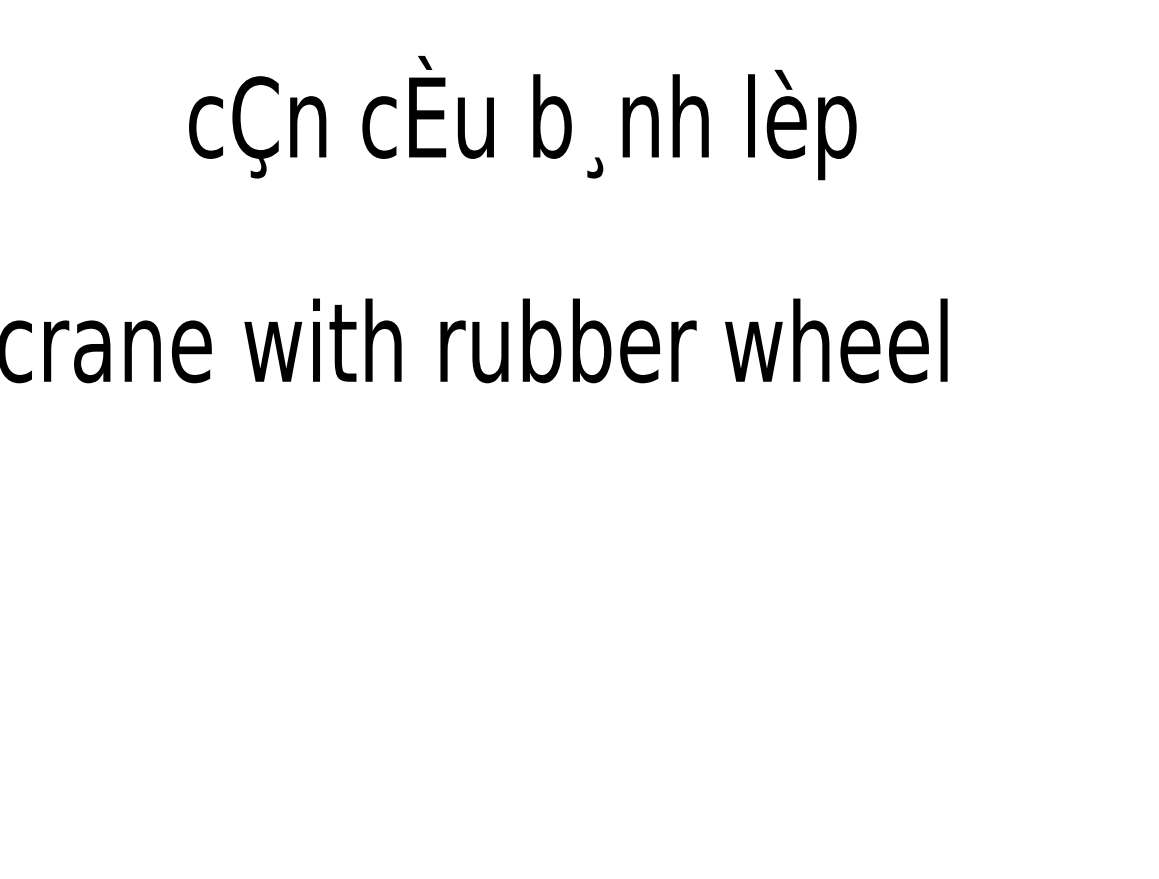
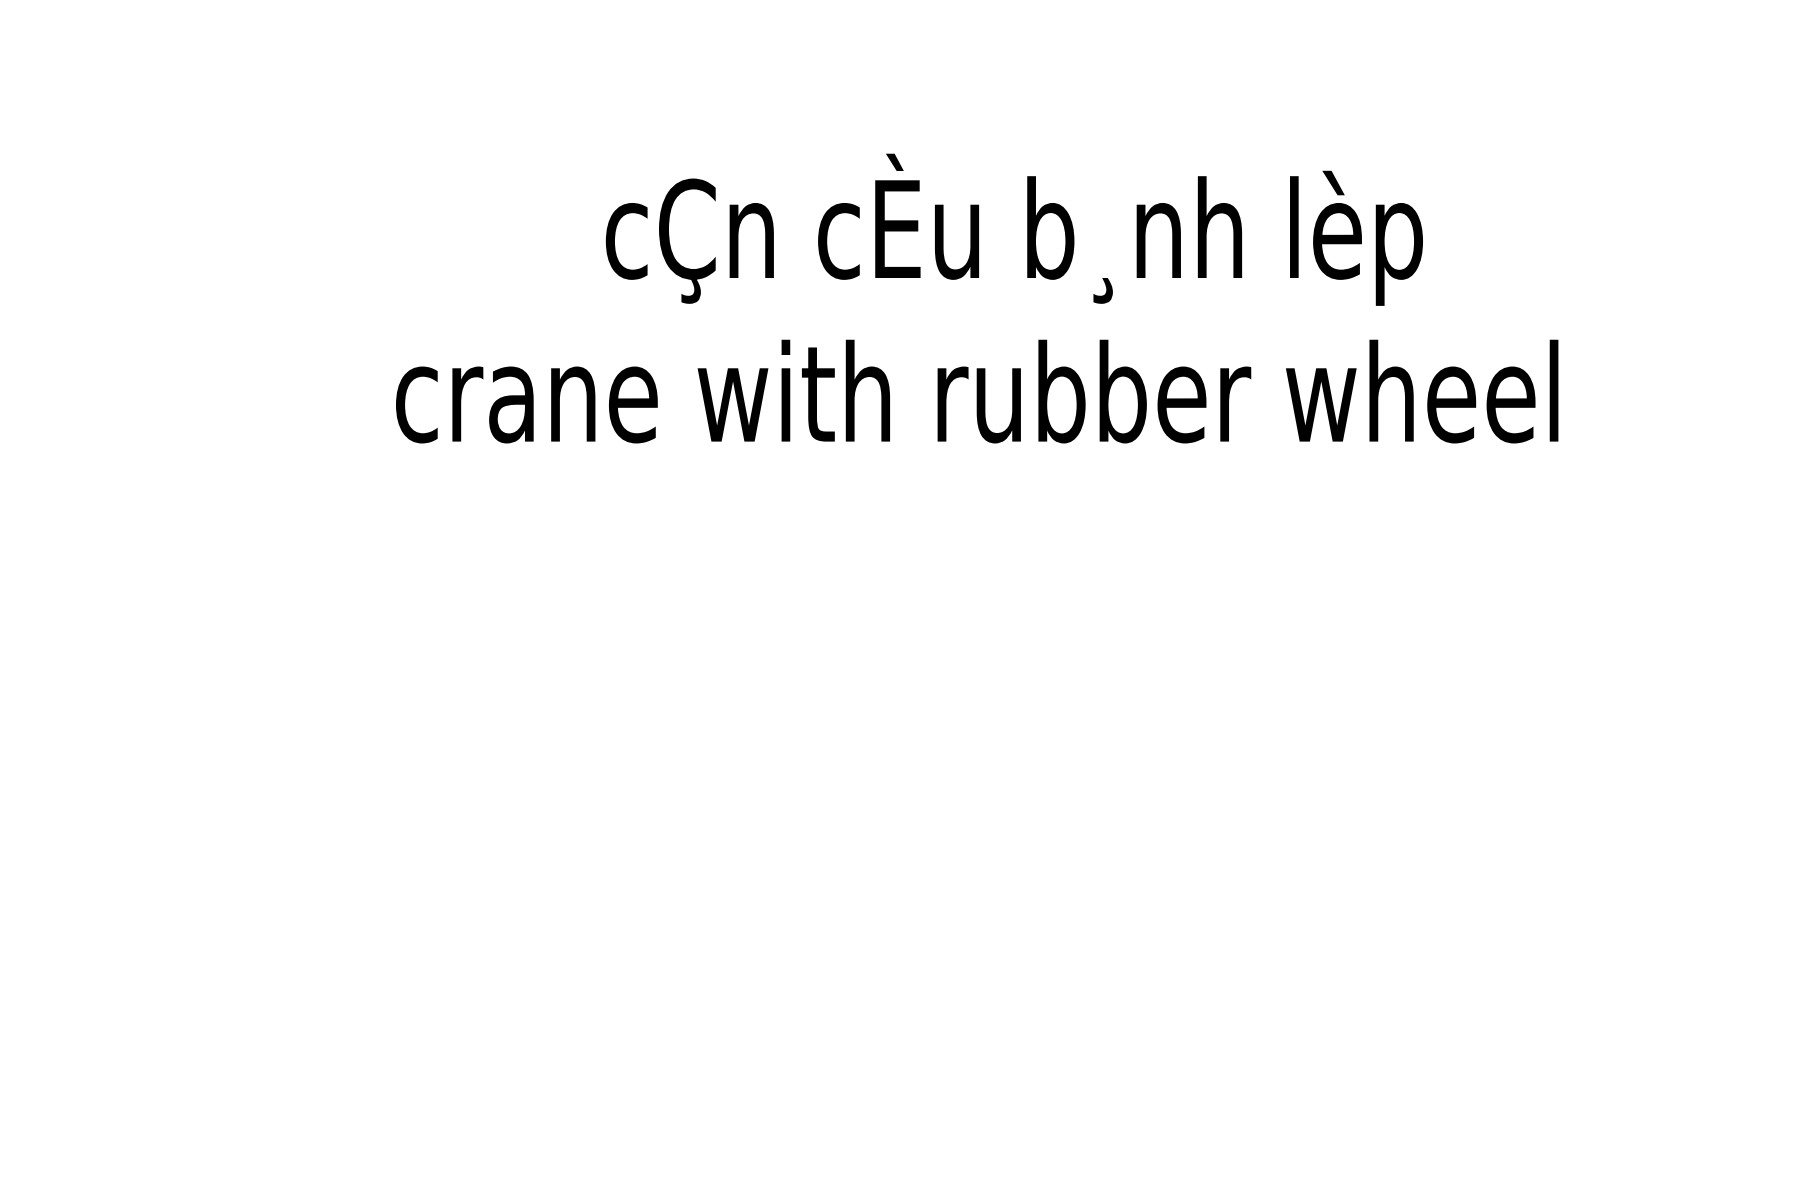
text: (522, 117) -> (1013, 229), moved

